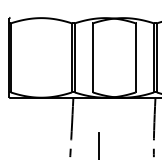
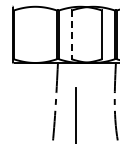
line: (92, 58) -> (71, 35), solid -> dashed

